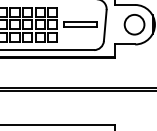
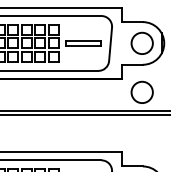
circle: (133, 69) -> (141, 91), added

